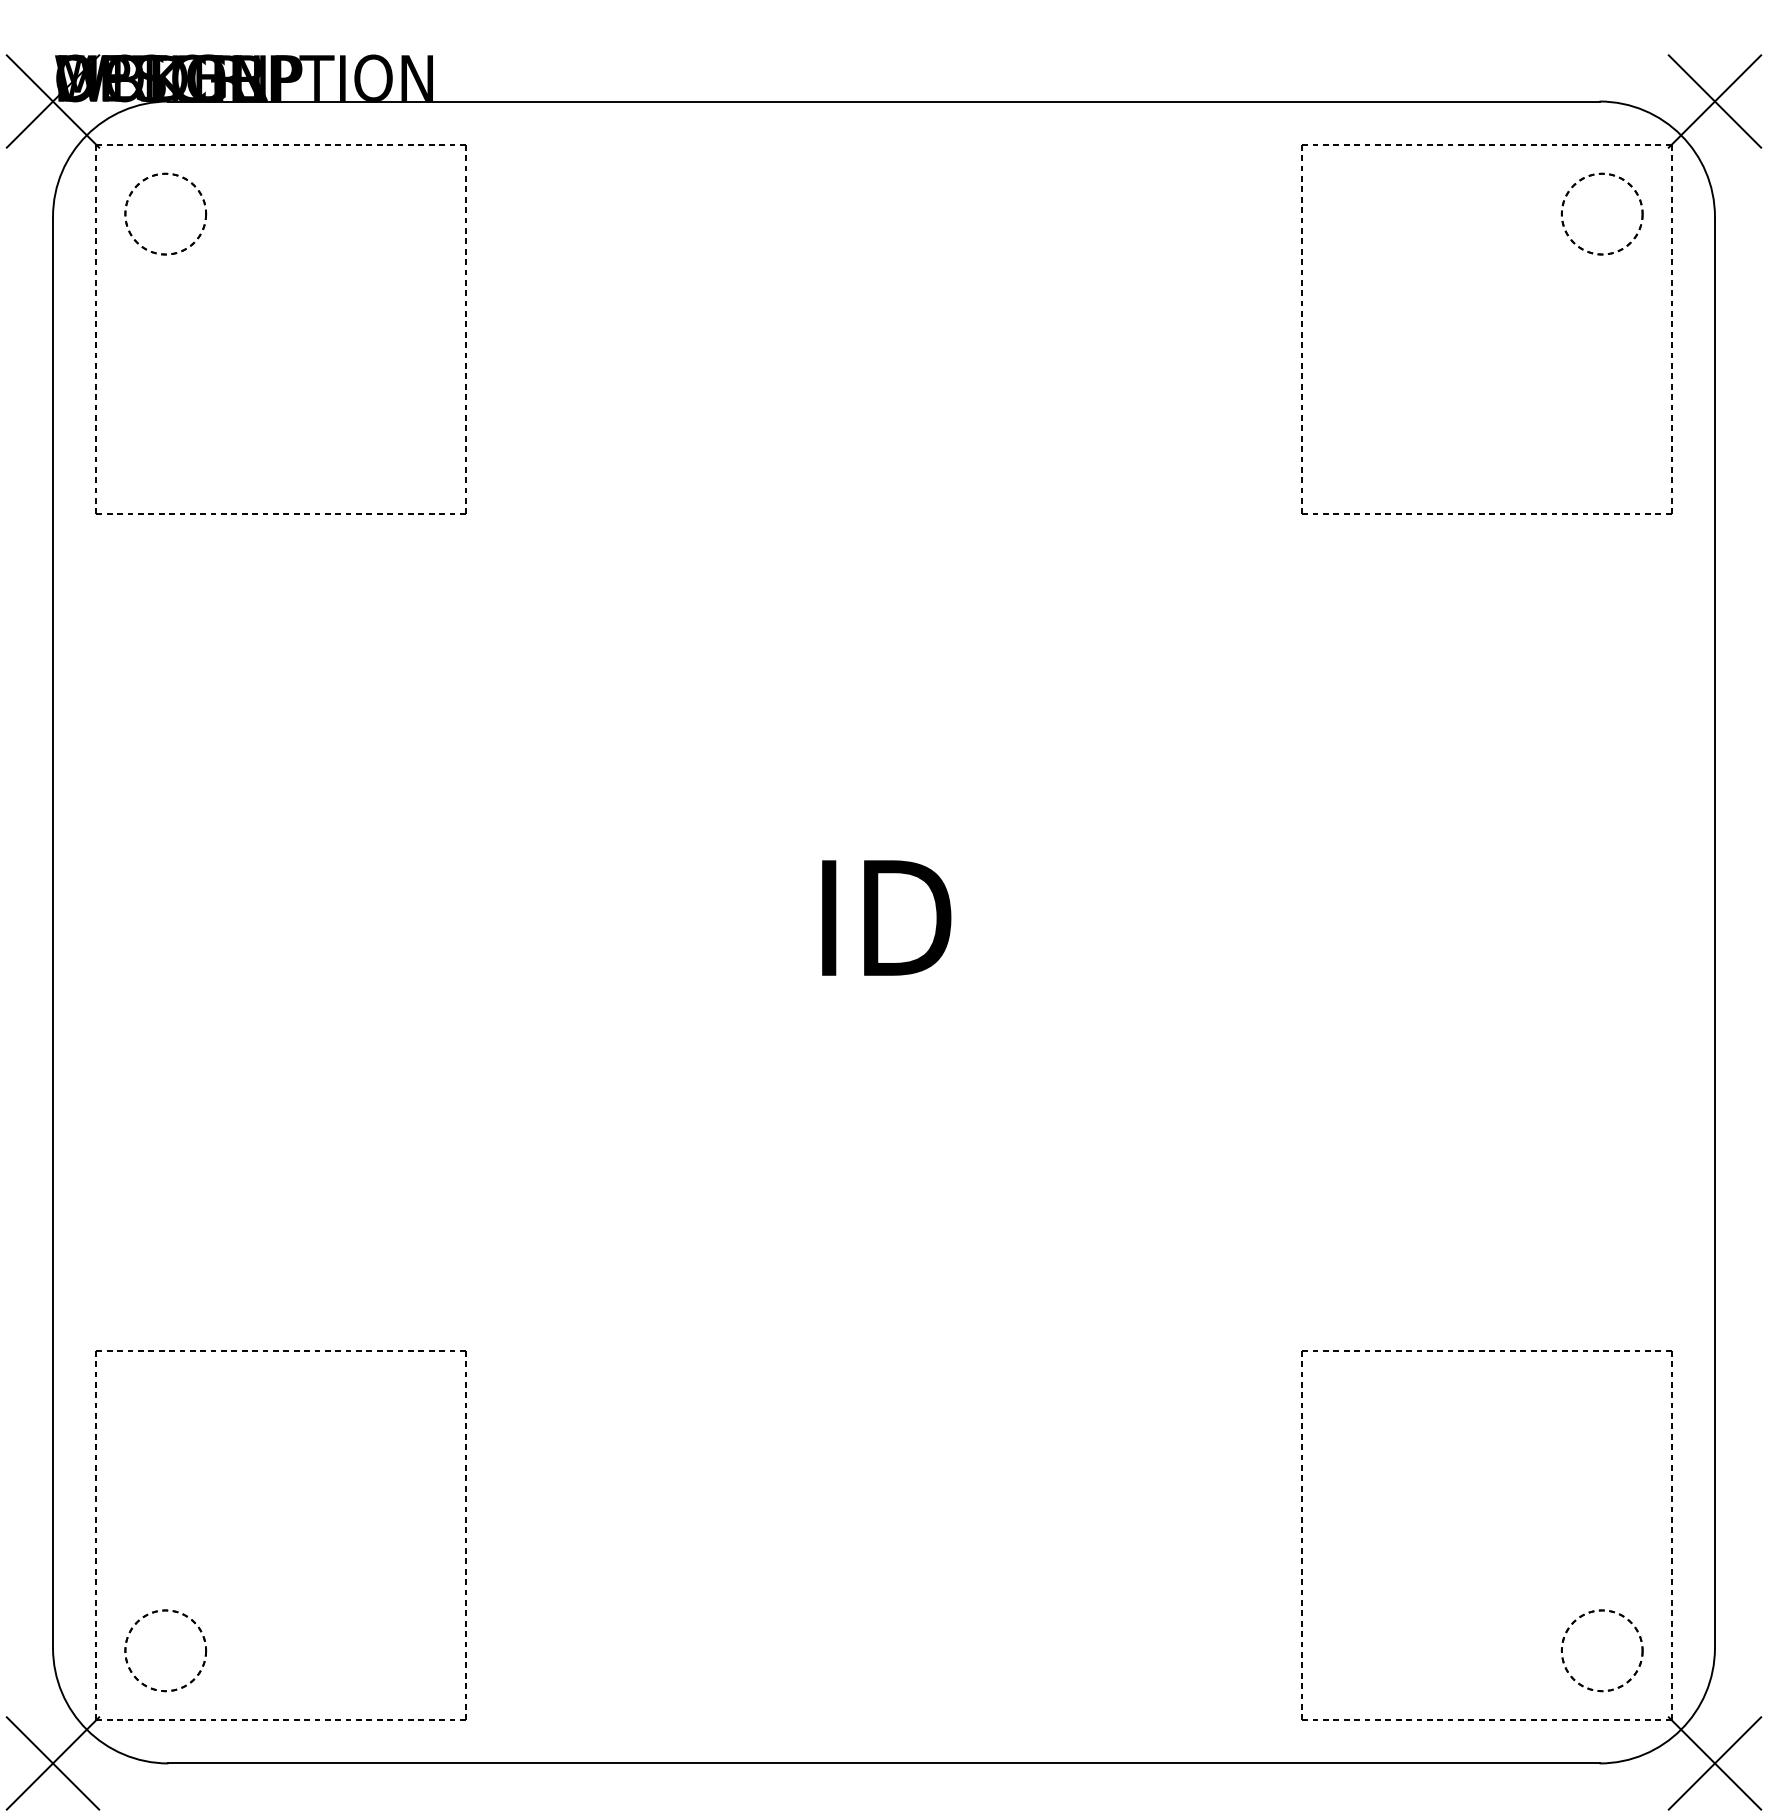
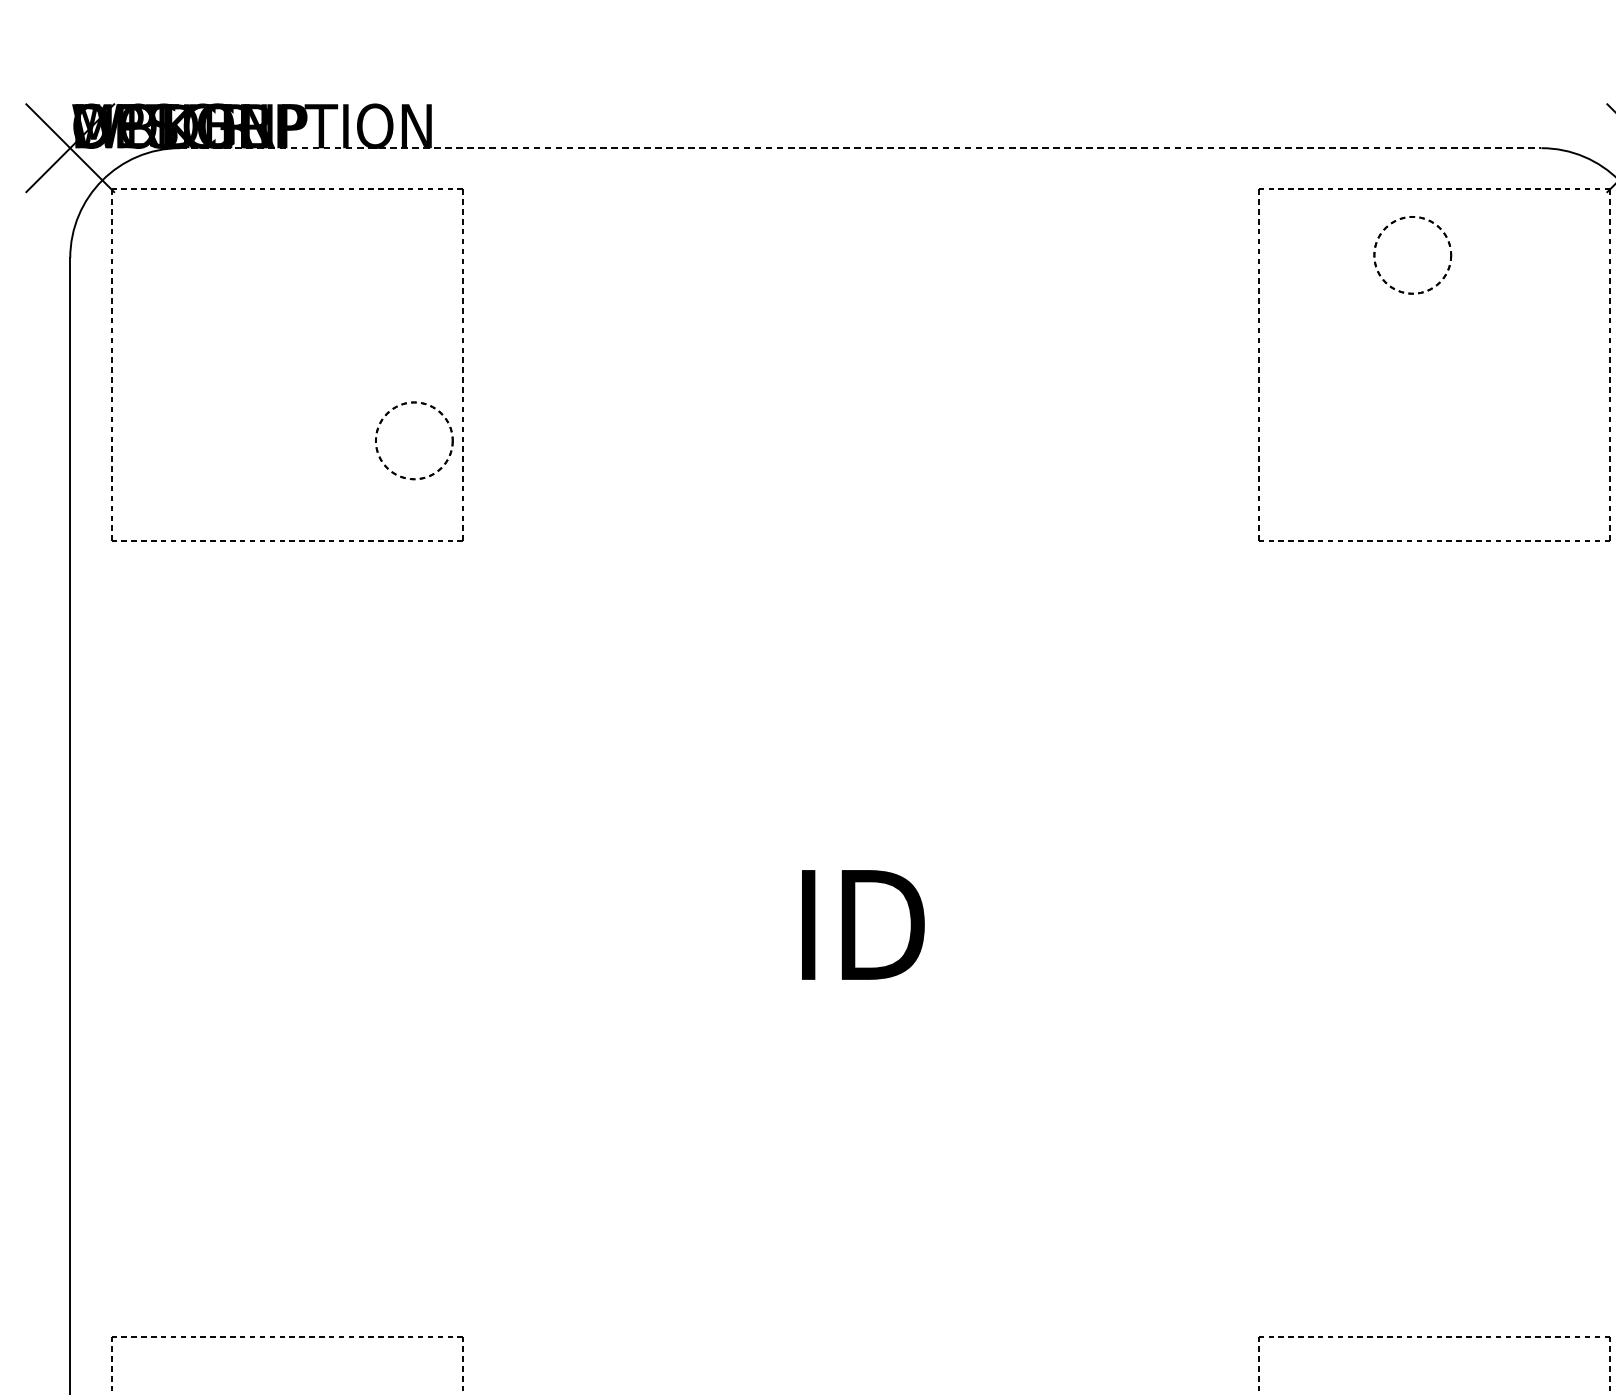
line: (884, 101) -> (861, 148), solid -> dashed
part: (144, 181) -> (394, 409), moved
part: (1567, 196) -> (1379, 238), moved

